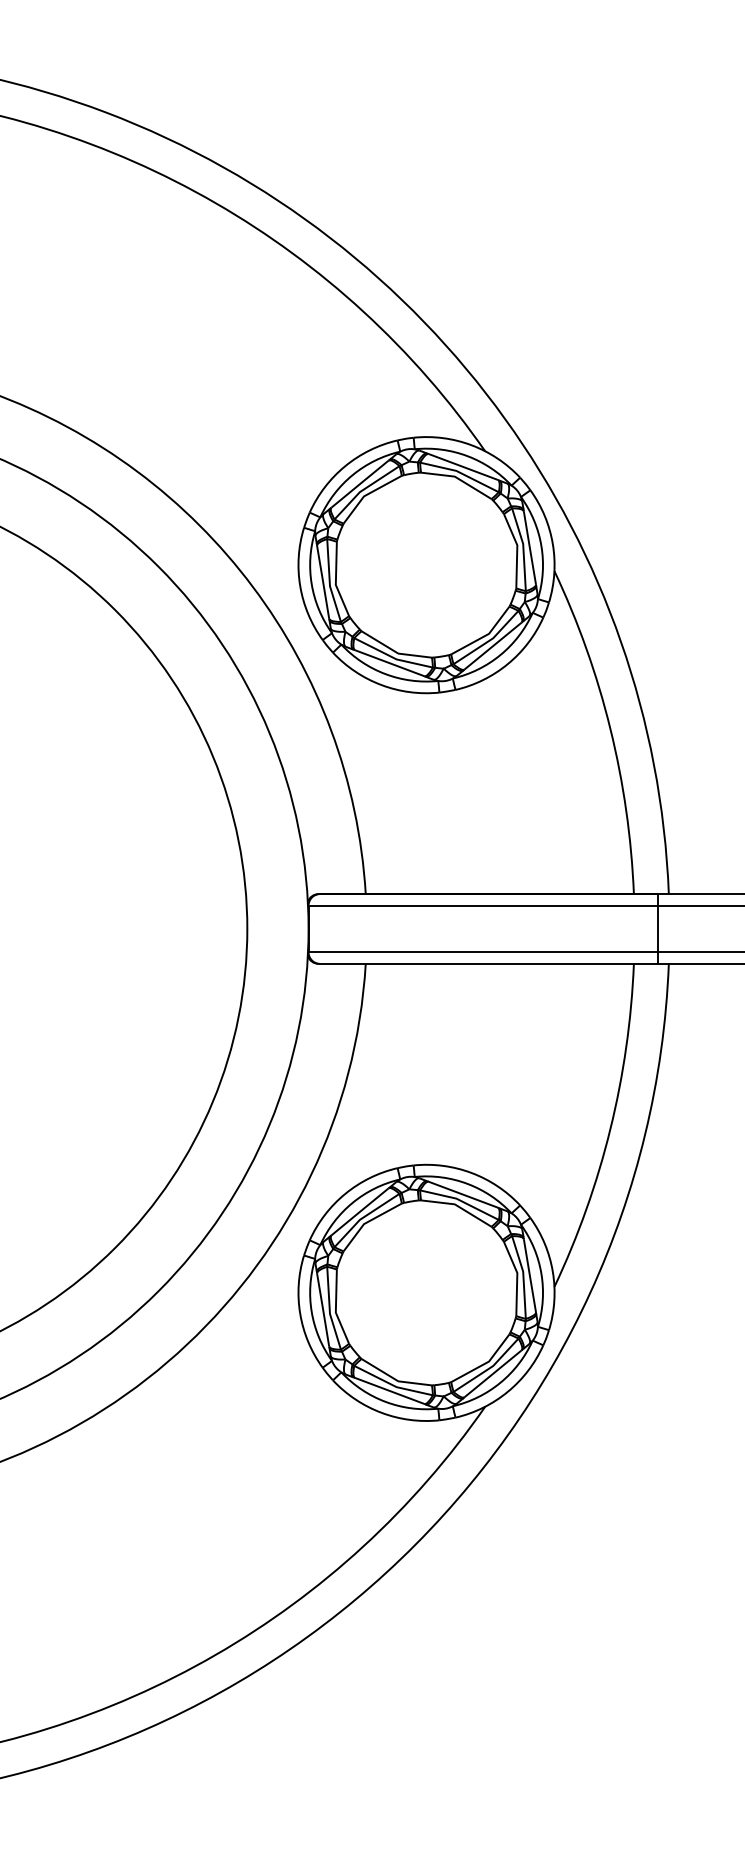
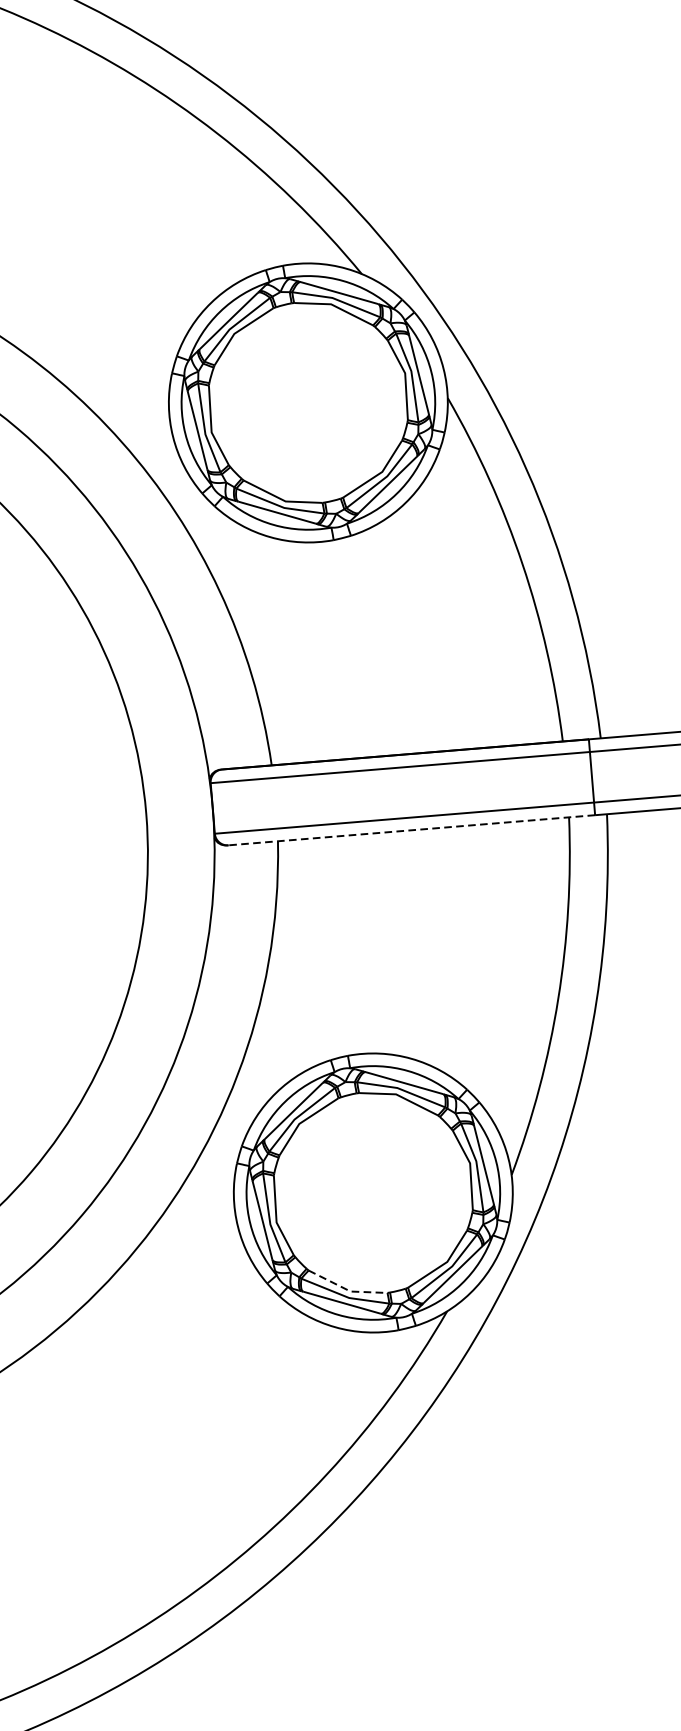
line: (489, 963) -> (412, 829), solid -> dashed
line: (395, 1379) -> (347, 1289), solid -> dashed

